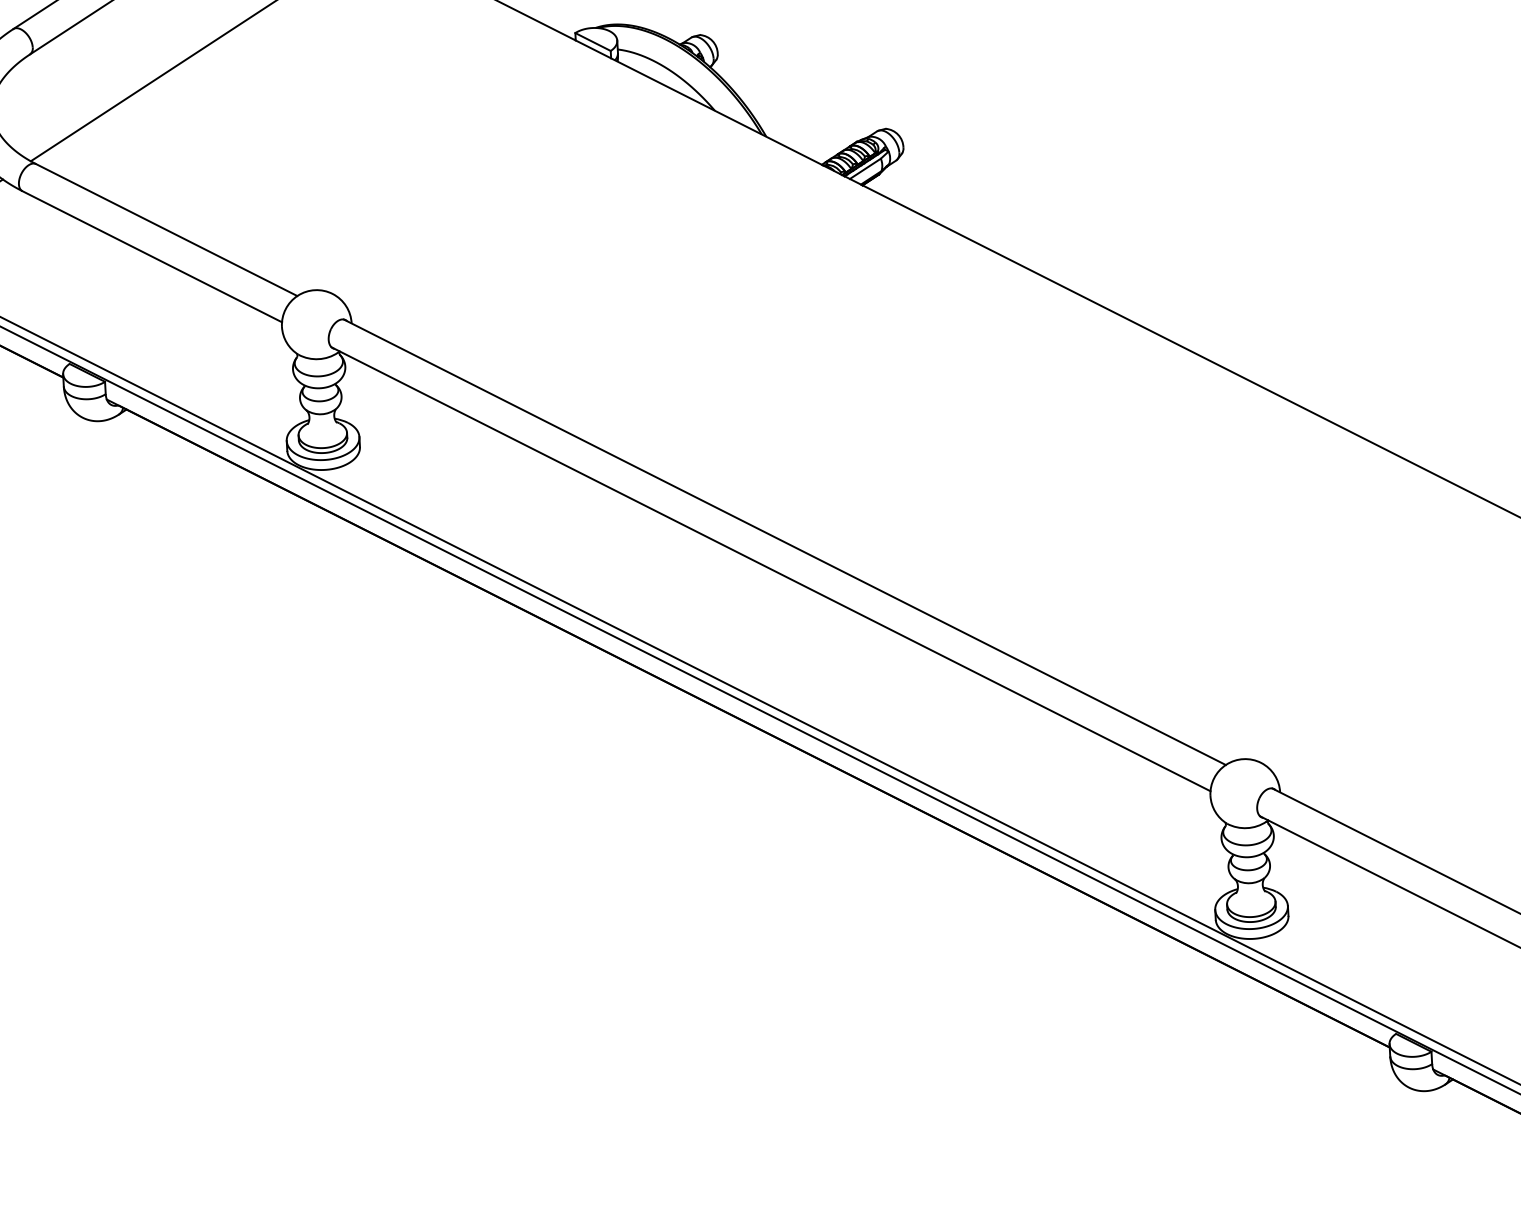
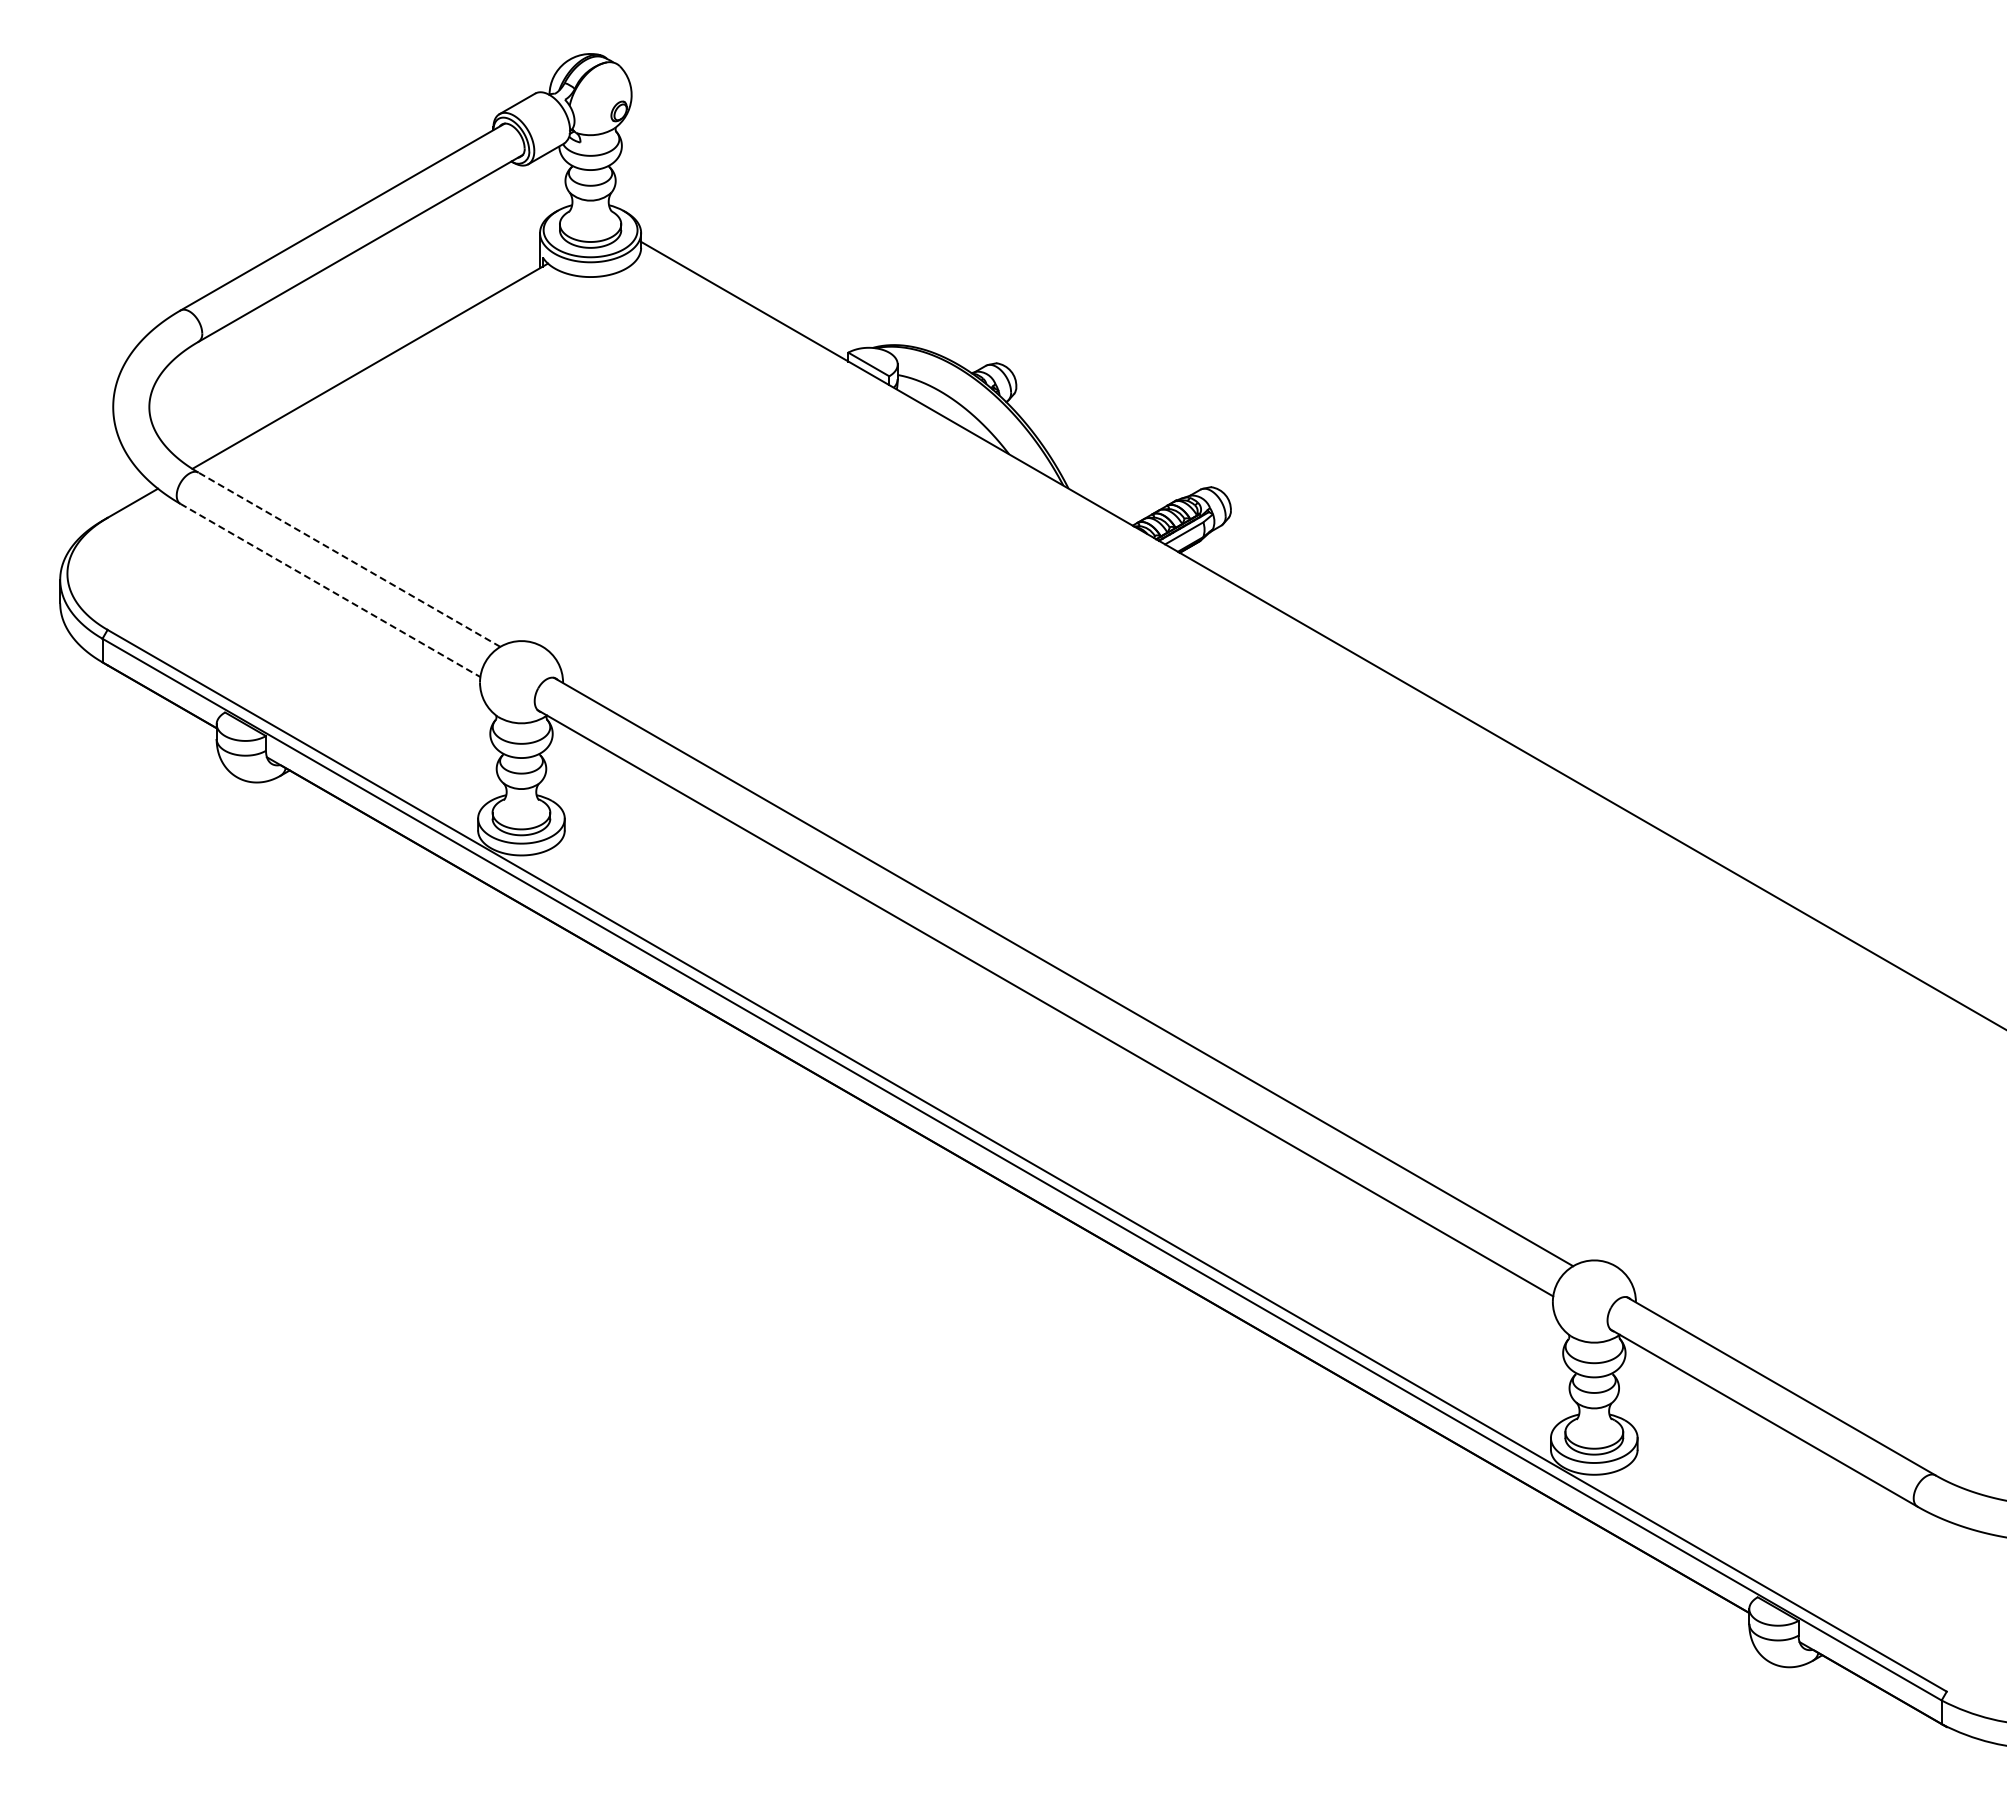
line: (166, 229) -> (349, 559), solid -> dashed
line: (152, 256) -> (330, 590), solid -> dashed

